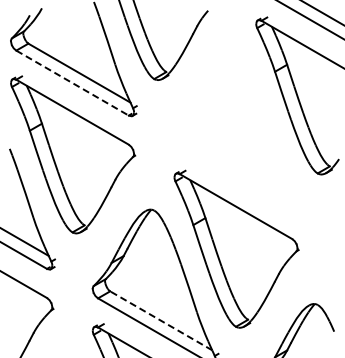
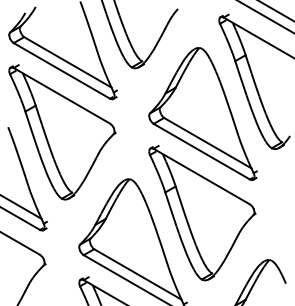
line: (72, 83) -> (61, 71), dashed -> solid
part: (237, 133) -> (203, 114), added
line: (161, 320) -> (138, 274), dashed -> solid

